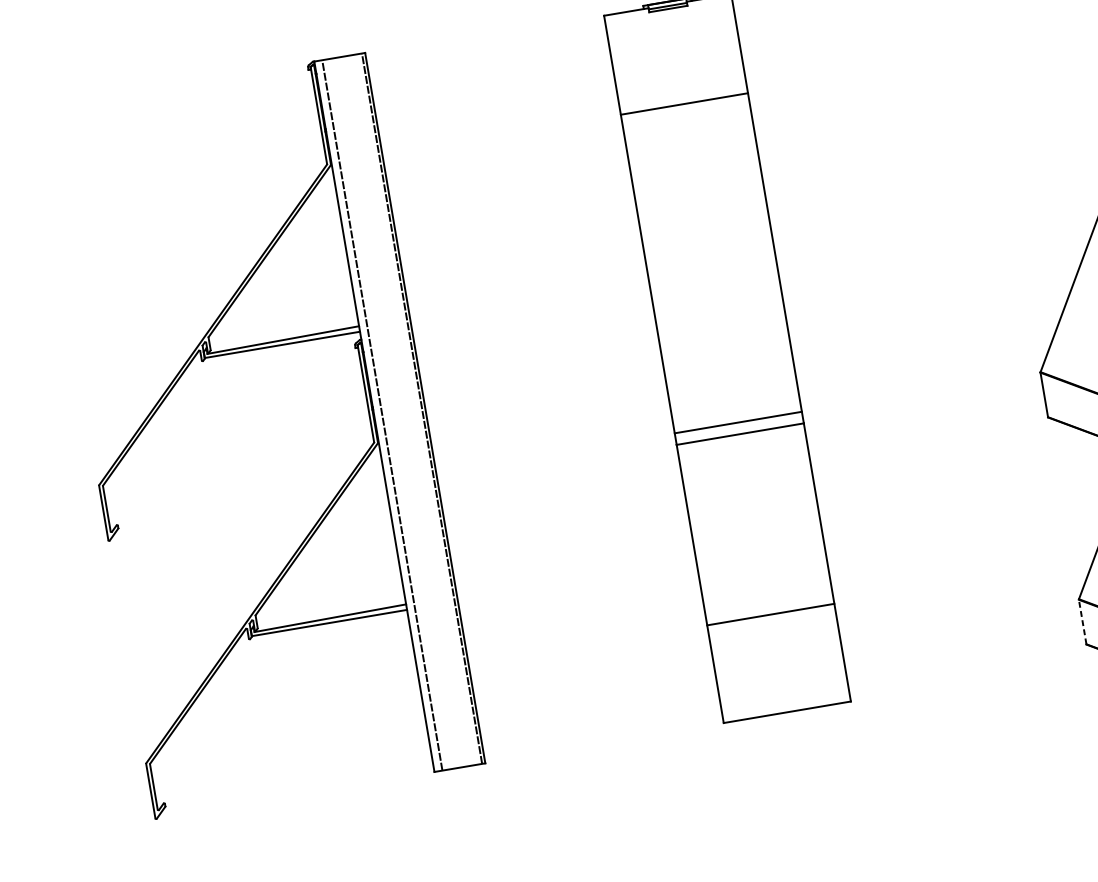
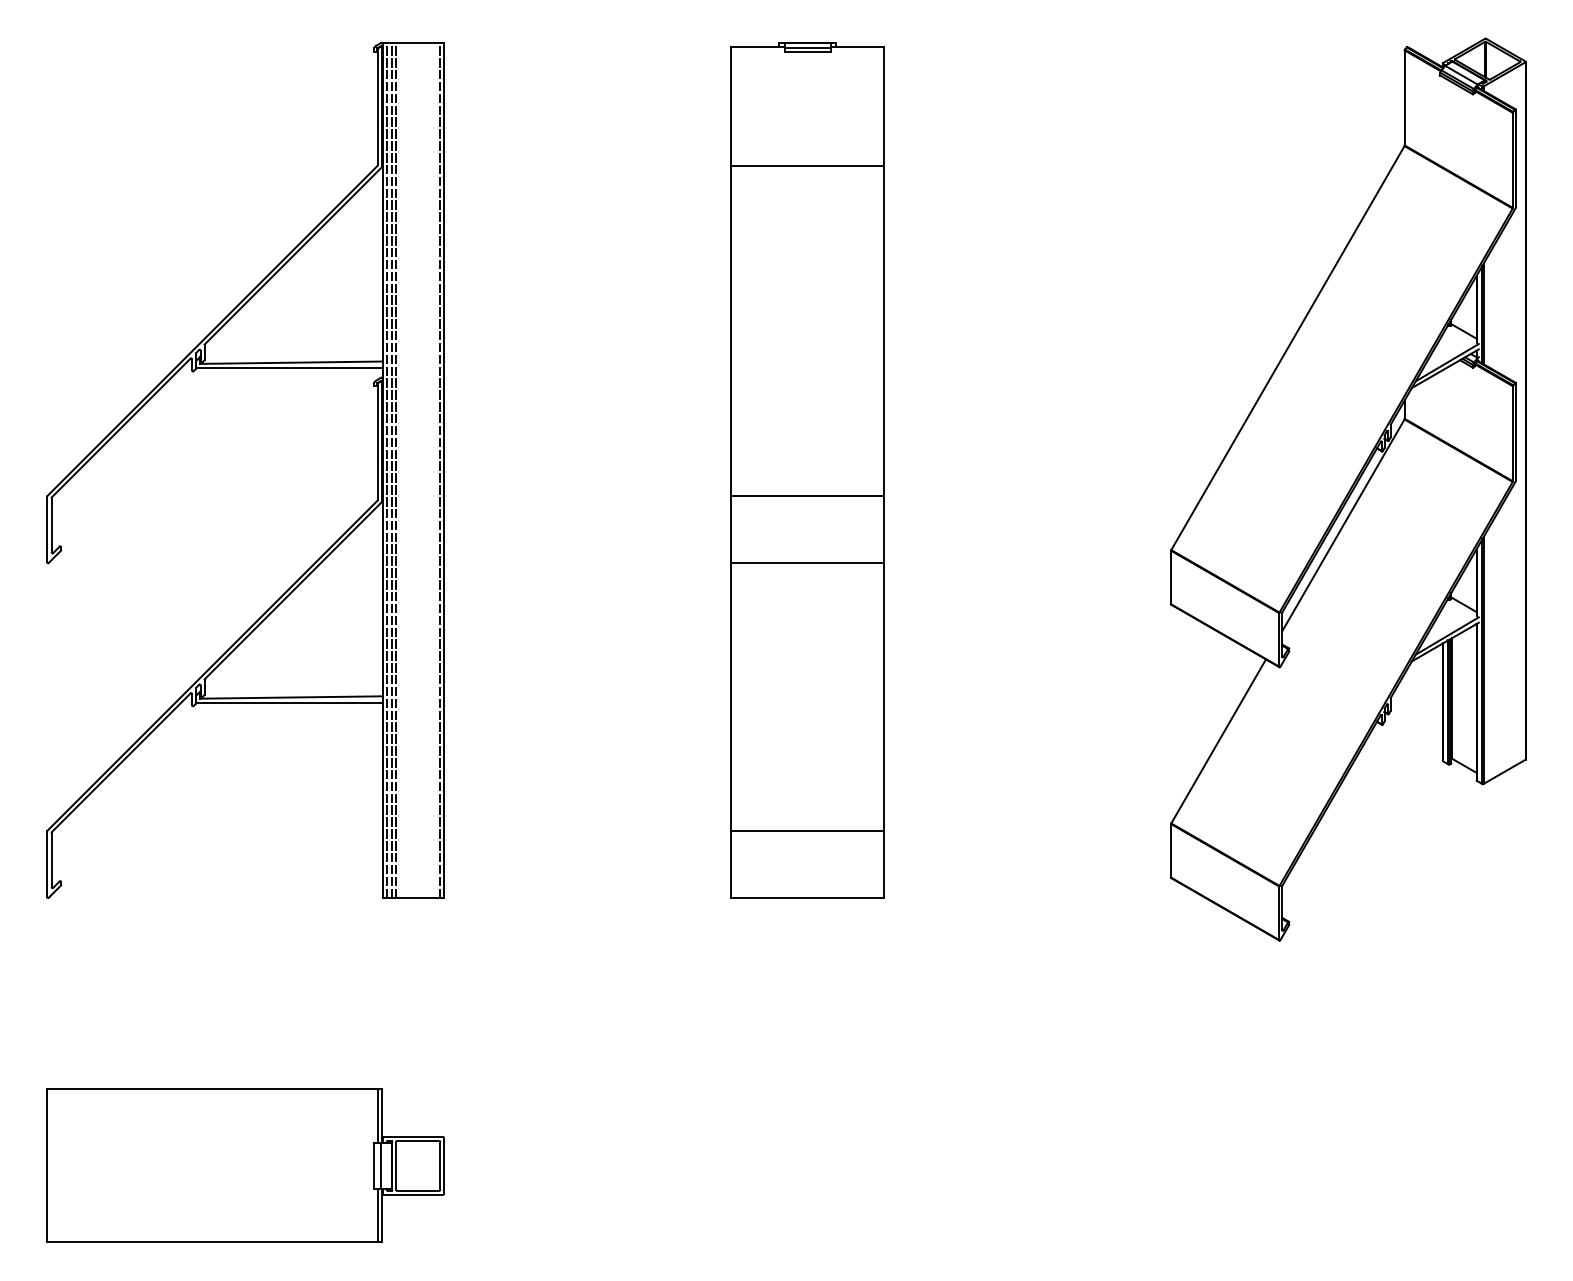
line: (385, 414) -> (396, 470), added
line: (377, 416) -> (386, 470), added
line: (738, 422) -> (807, 496), moved
line: (770, 614) -> (807, 831), moved
line: (1082, 621) -> (1171, 850), dashed -> solid

